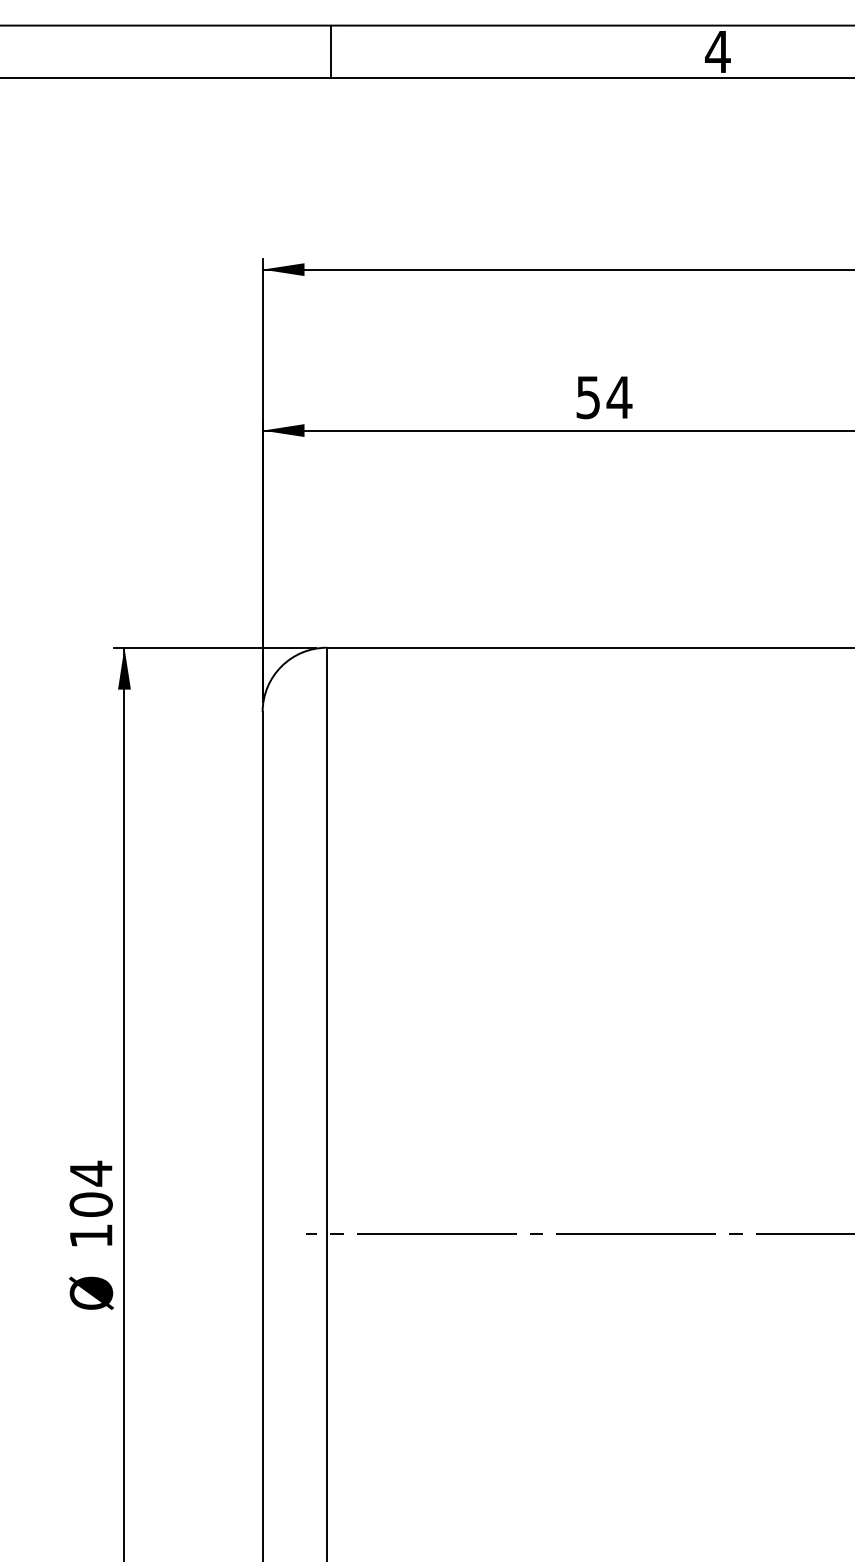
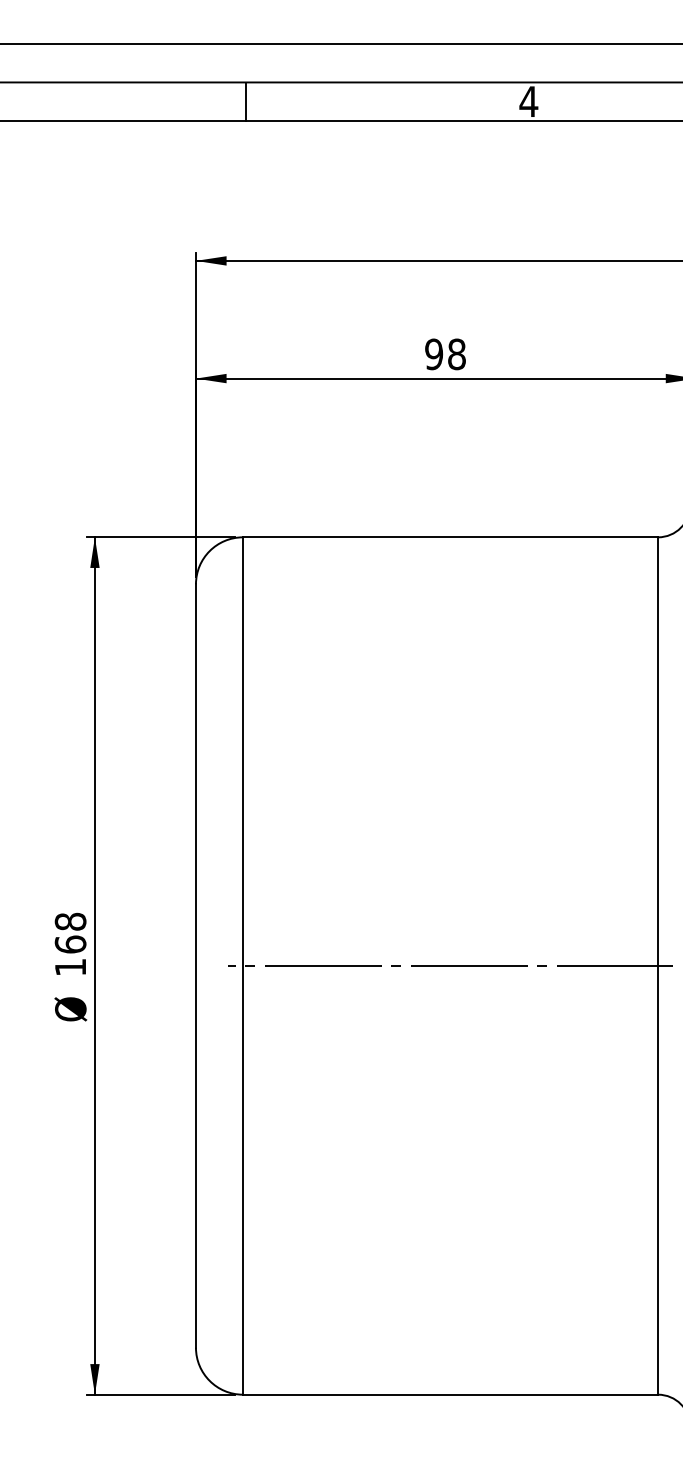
text: (603, 397) -> (445, 354), 54 -> 98
text: (91, 1188) -> (70, 932), 104 -> 168

